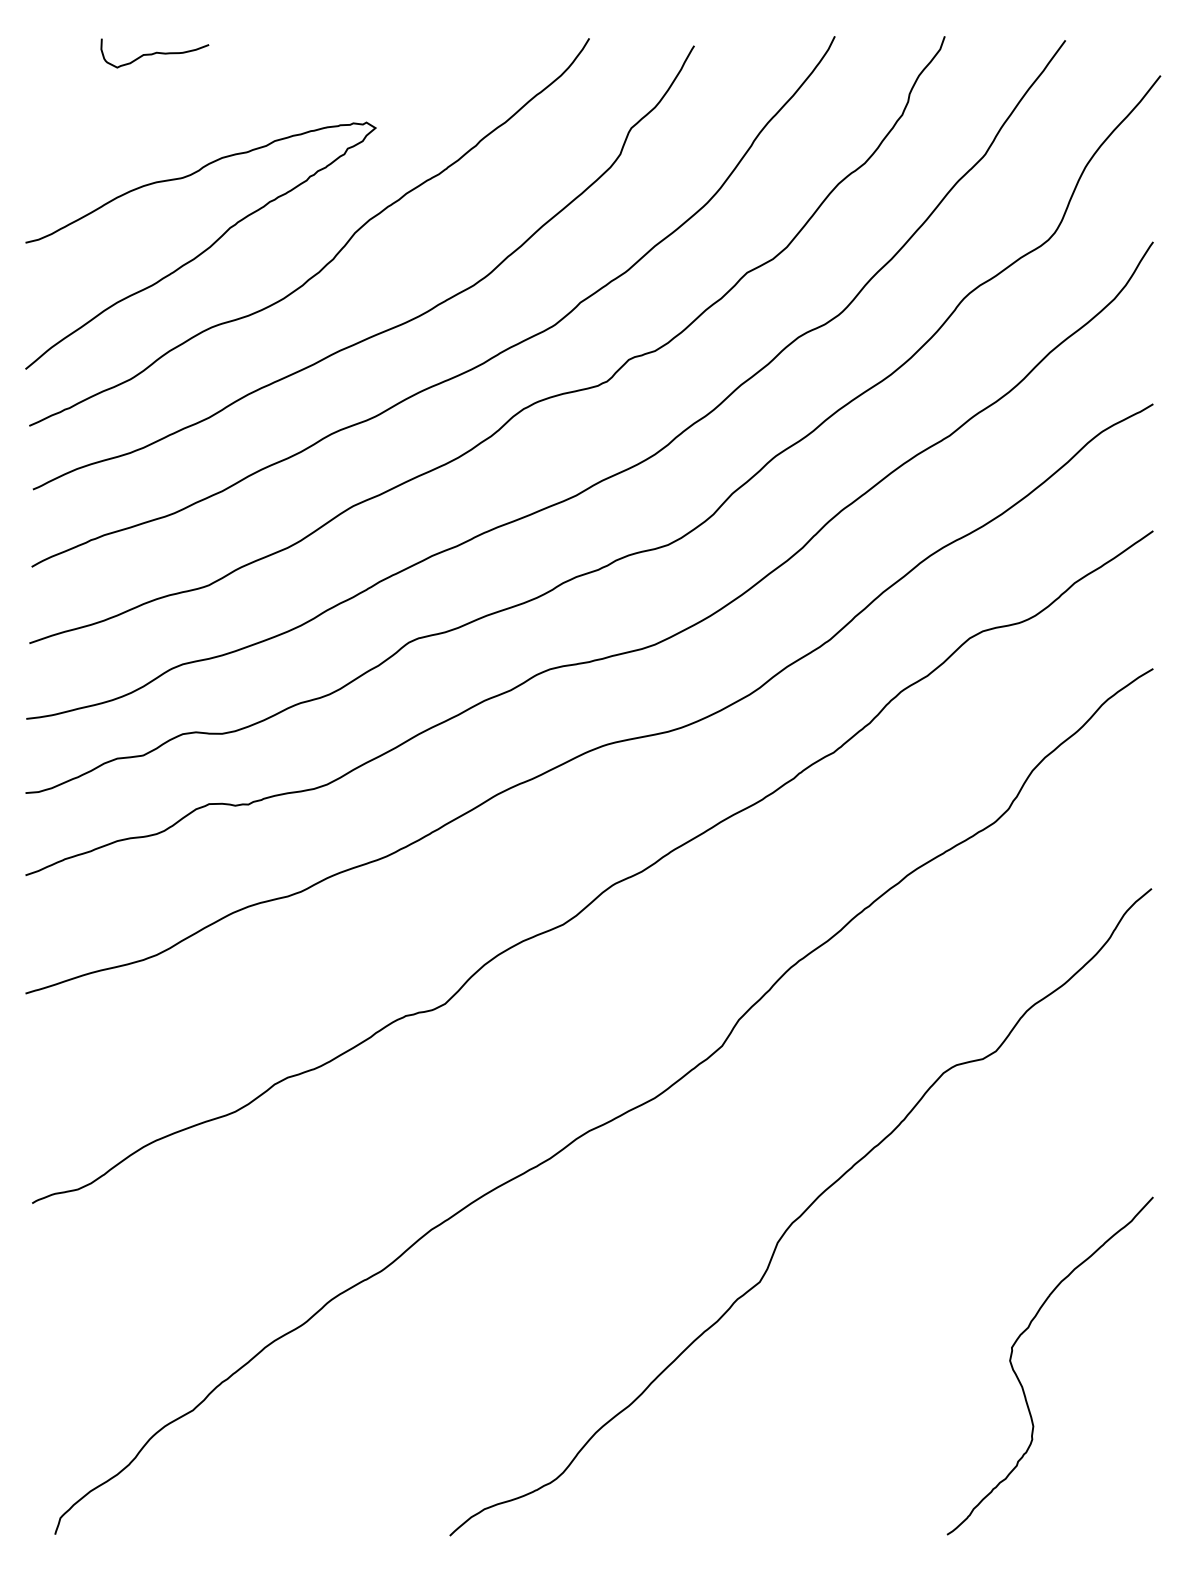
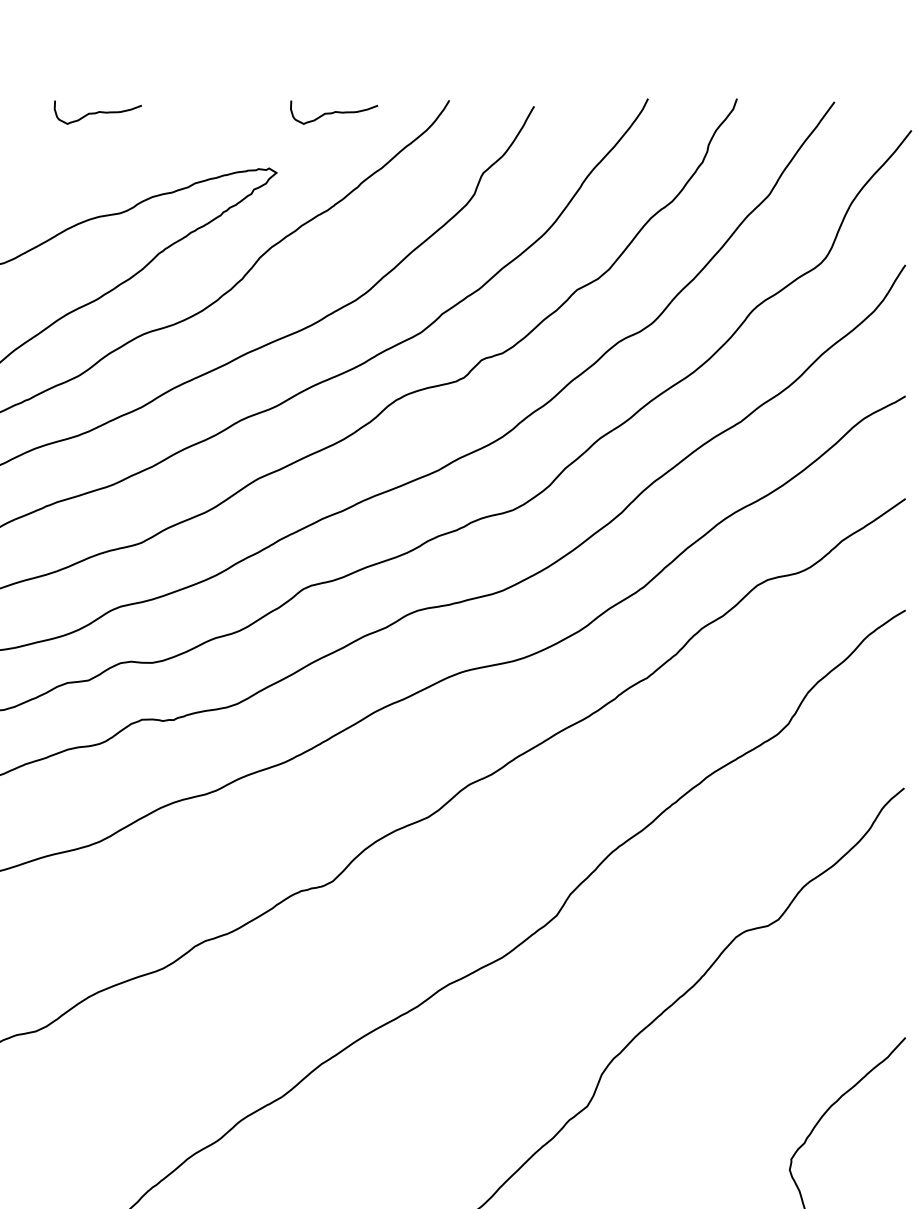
curve: (446, 53) -> (333, 112), added

